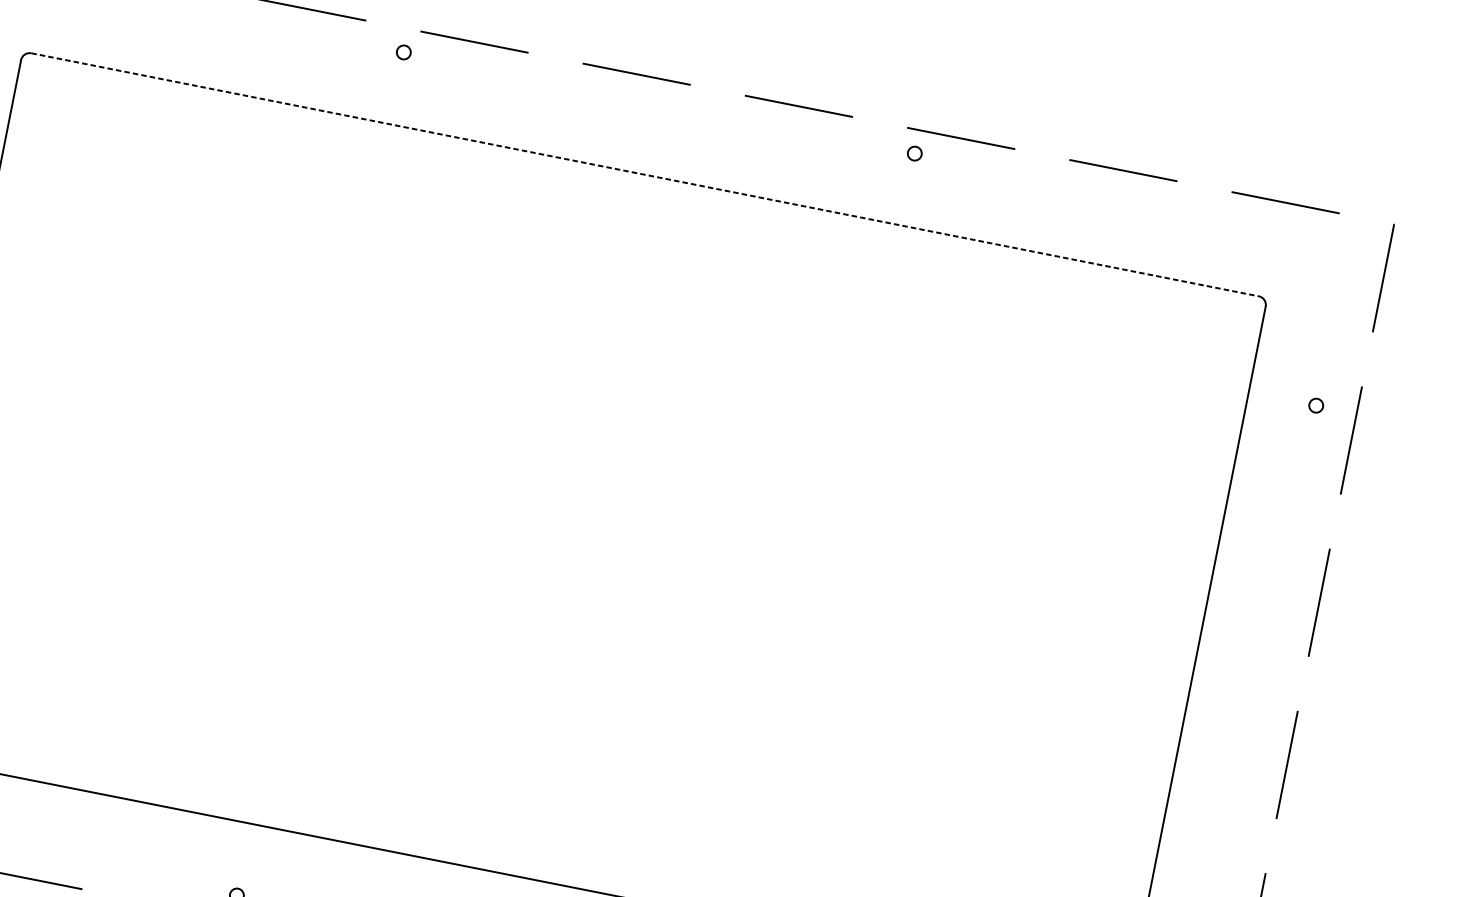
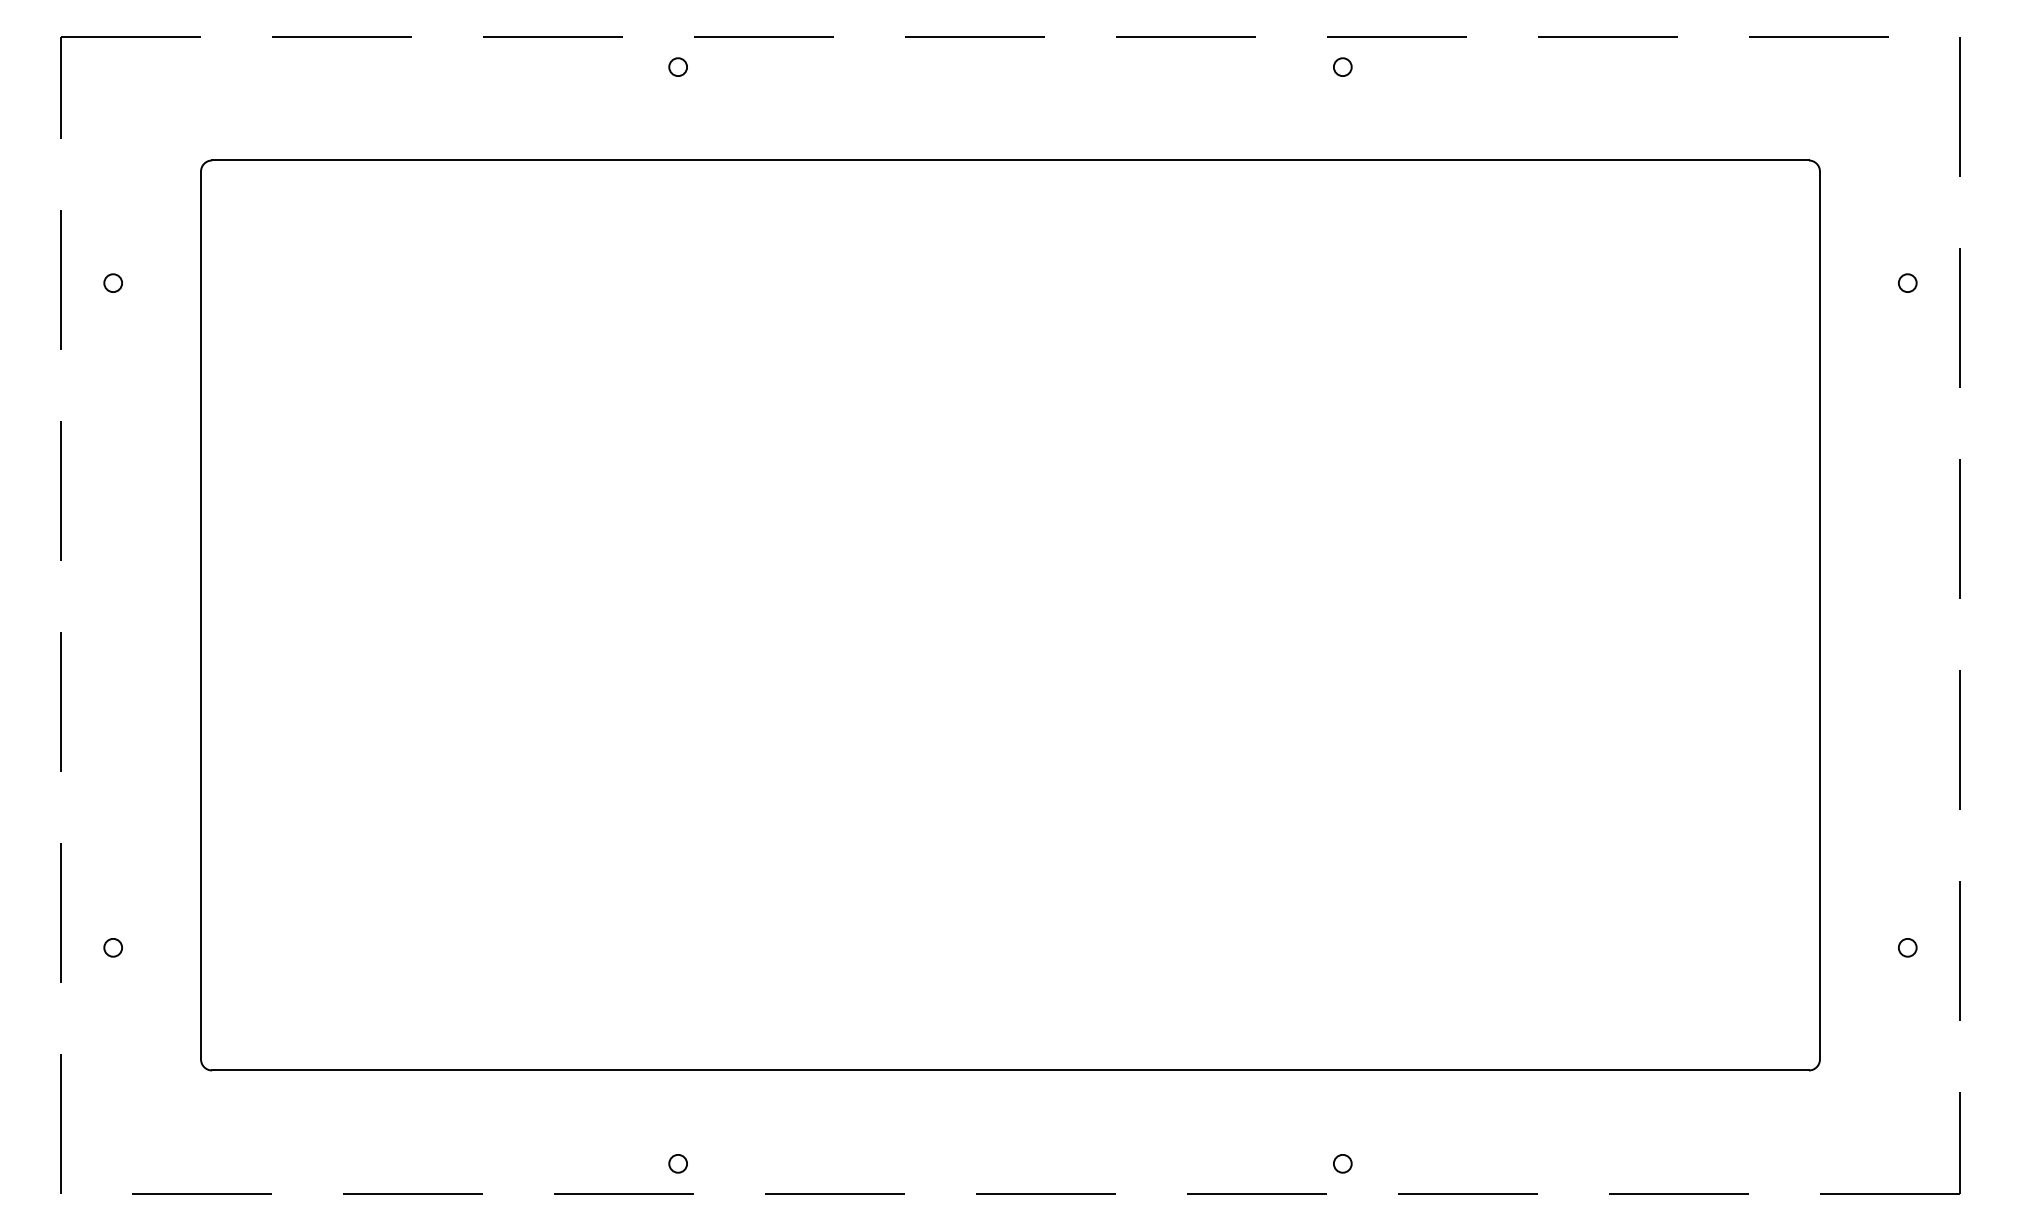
line: (645, 174) -> (1010, 160), dashed -> solid

